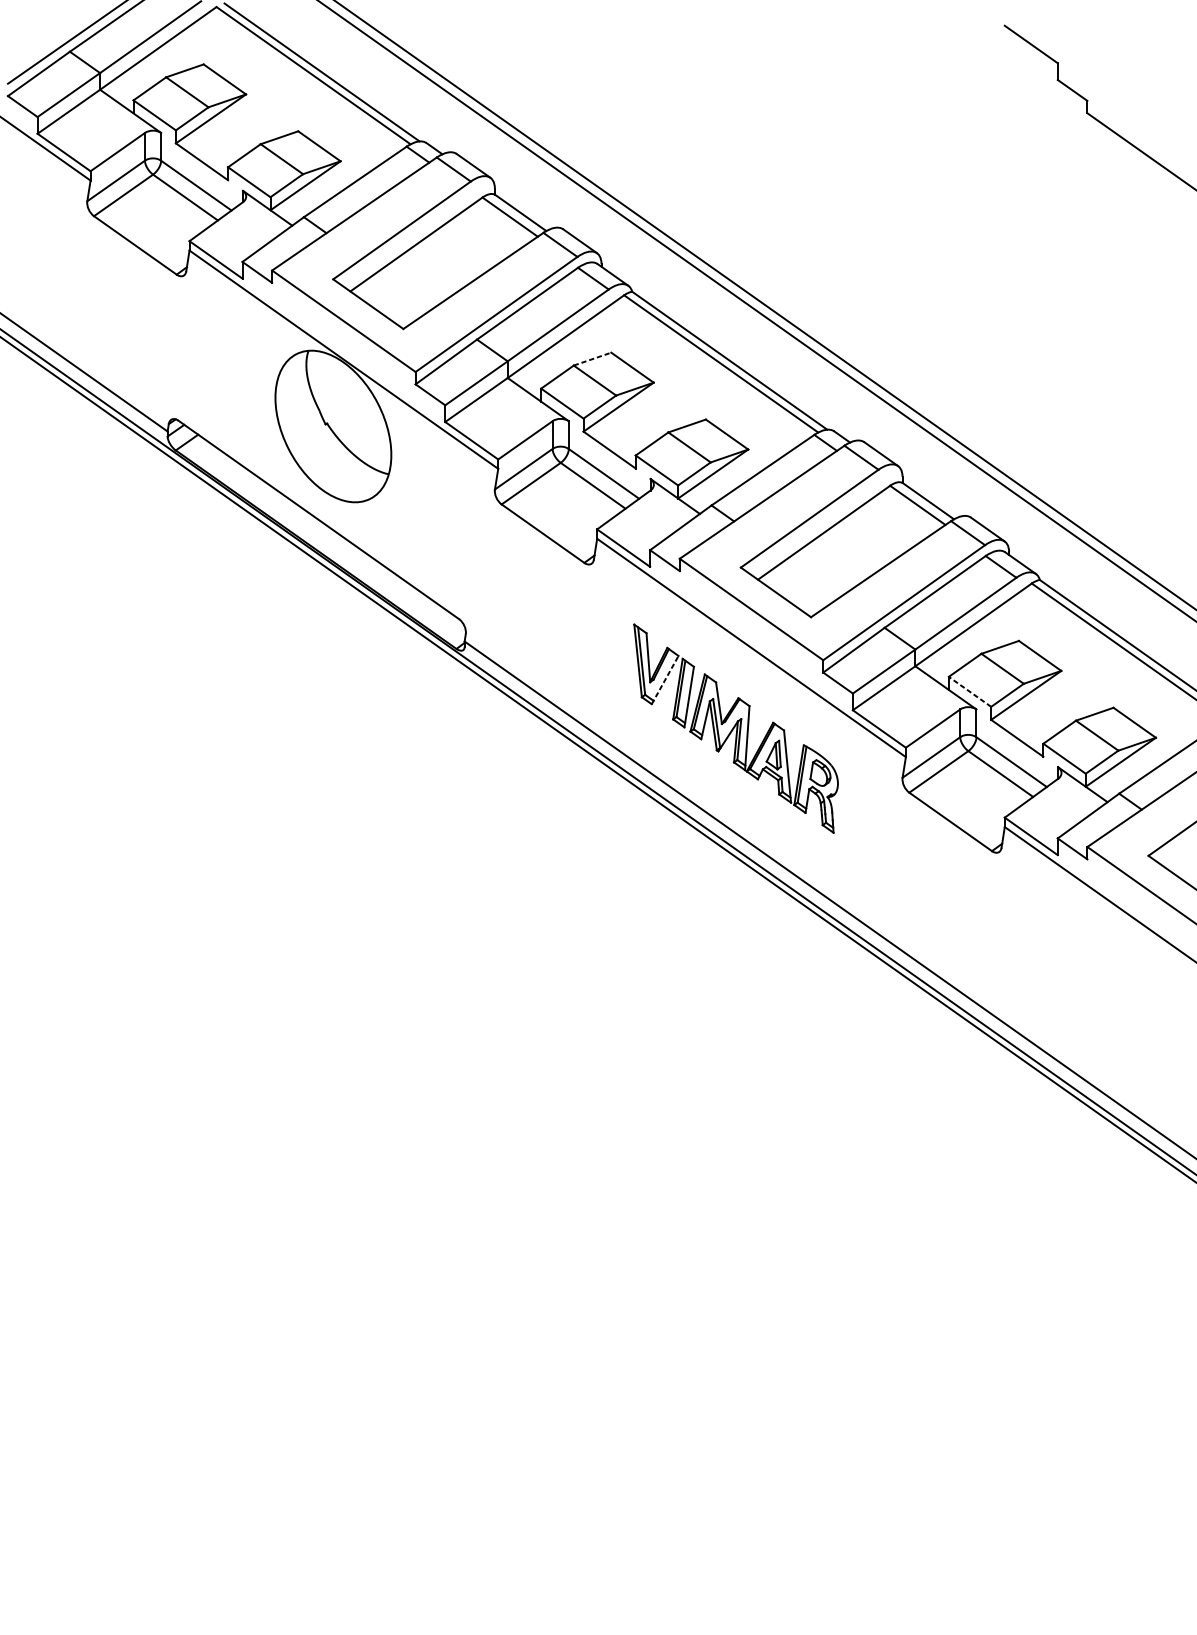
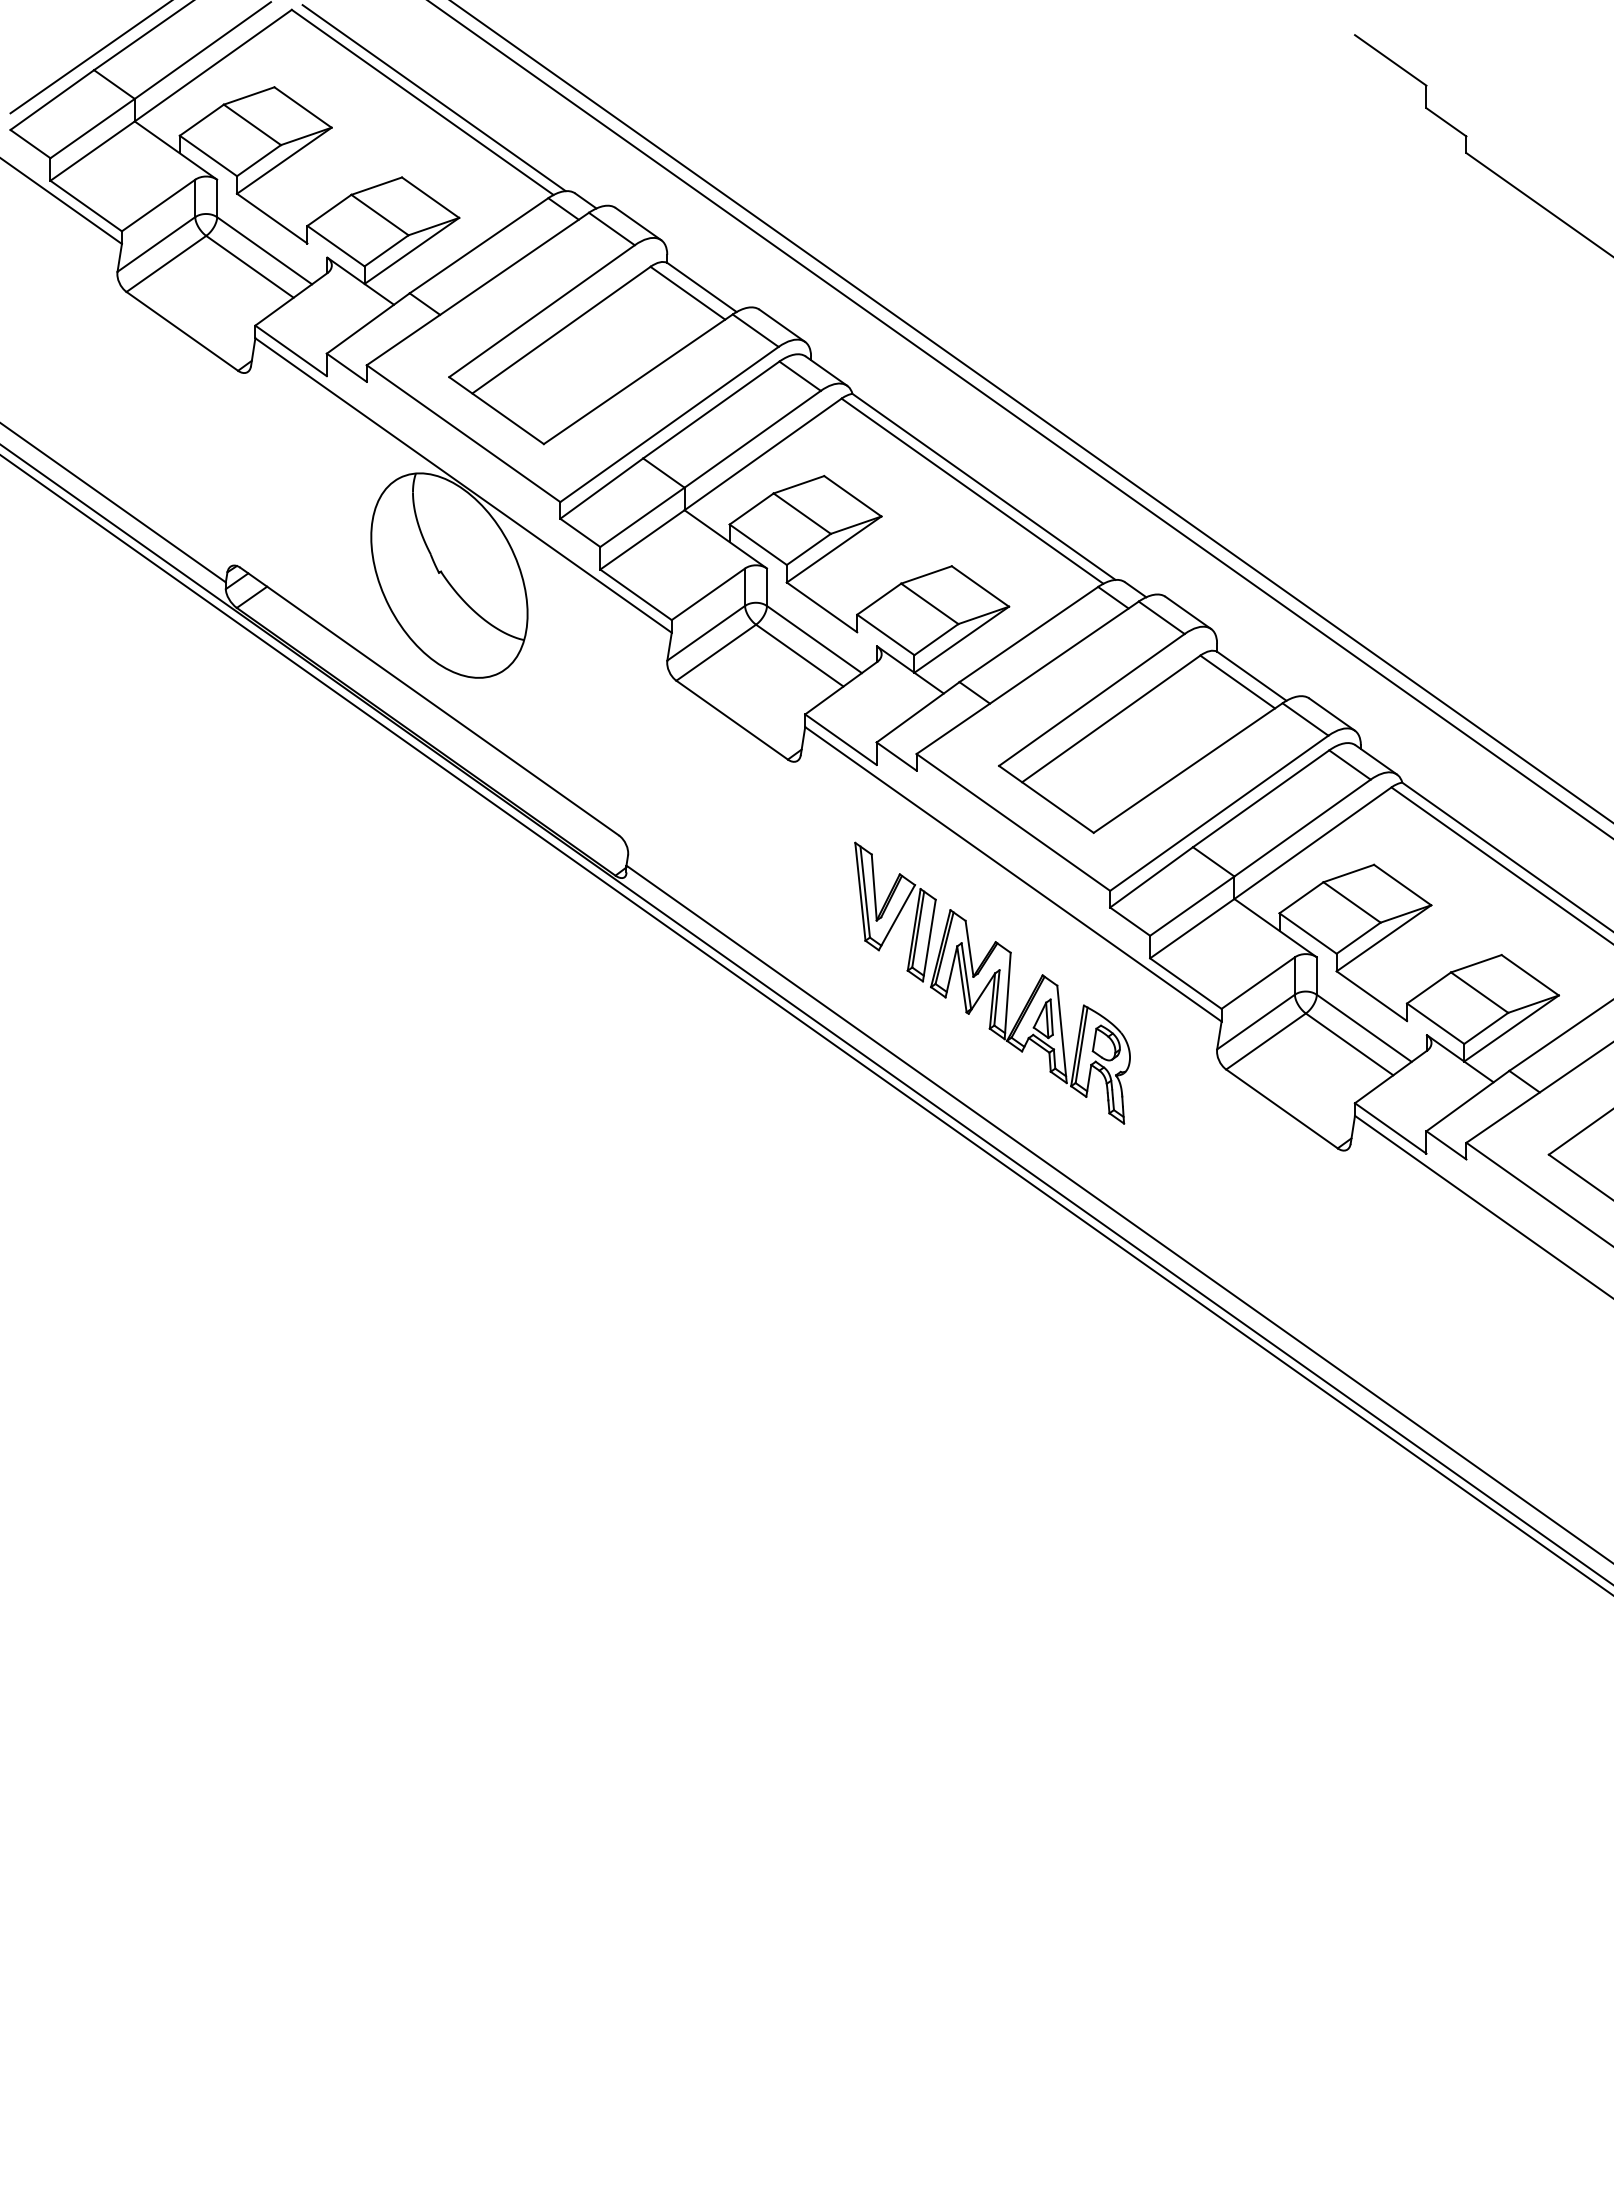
line: (592, 358) -> (798, 484), dashed -> solid
line: (665, 679) -> (897, 917), dashed -> solid
line: (969, 691) -> (1307, 933), dashed -> solid

